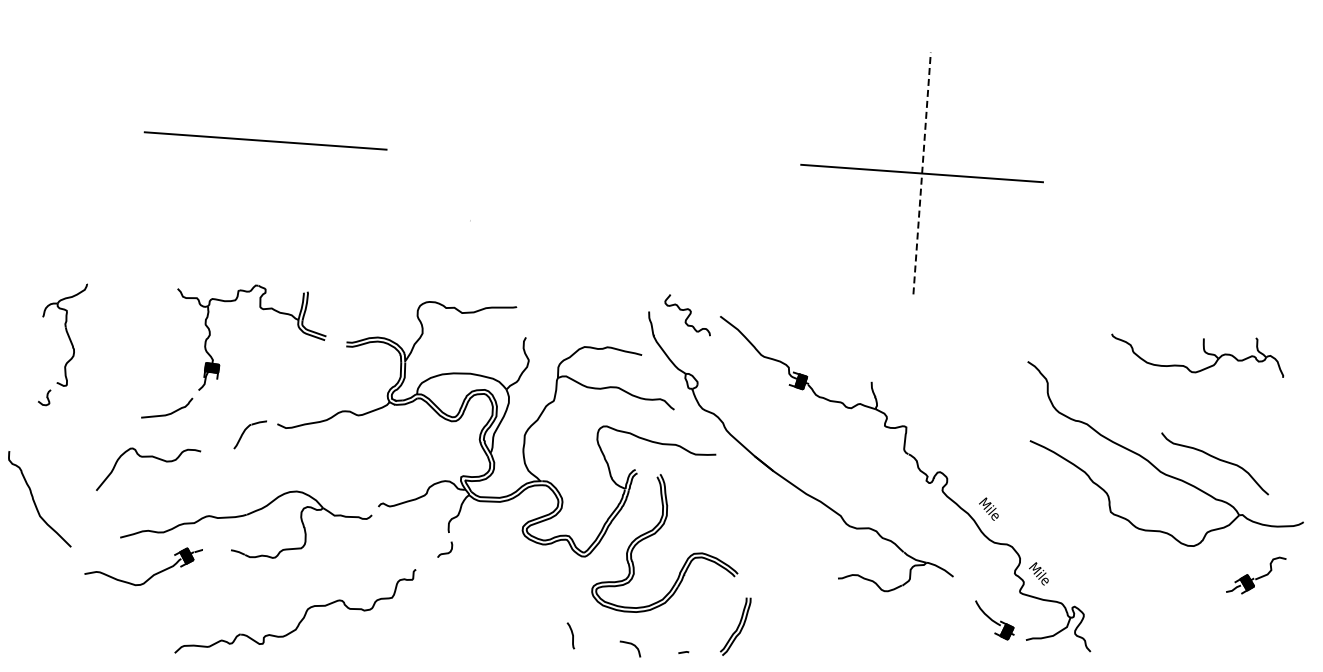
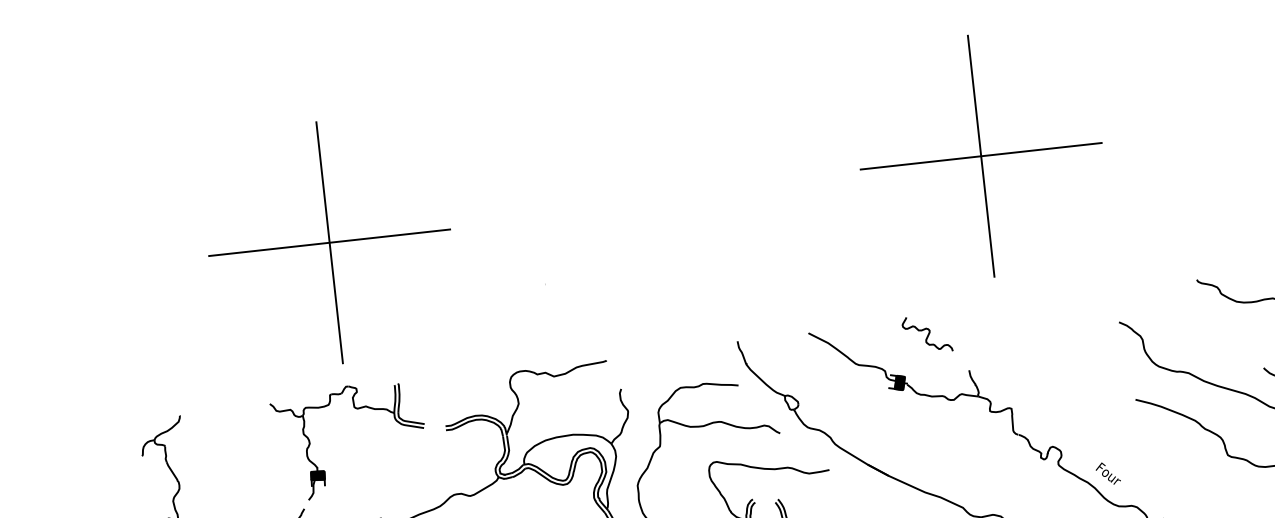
line: (265, 140) -> (329, 242), added
line: (922, 173) -> (981, 156), dashed -> solid
curve: (688, 315) -> (927, 334), moved
text: (989, 508) -> (1107, 473), Mile -> Four

